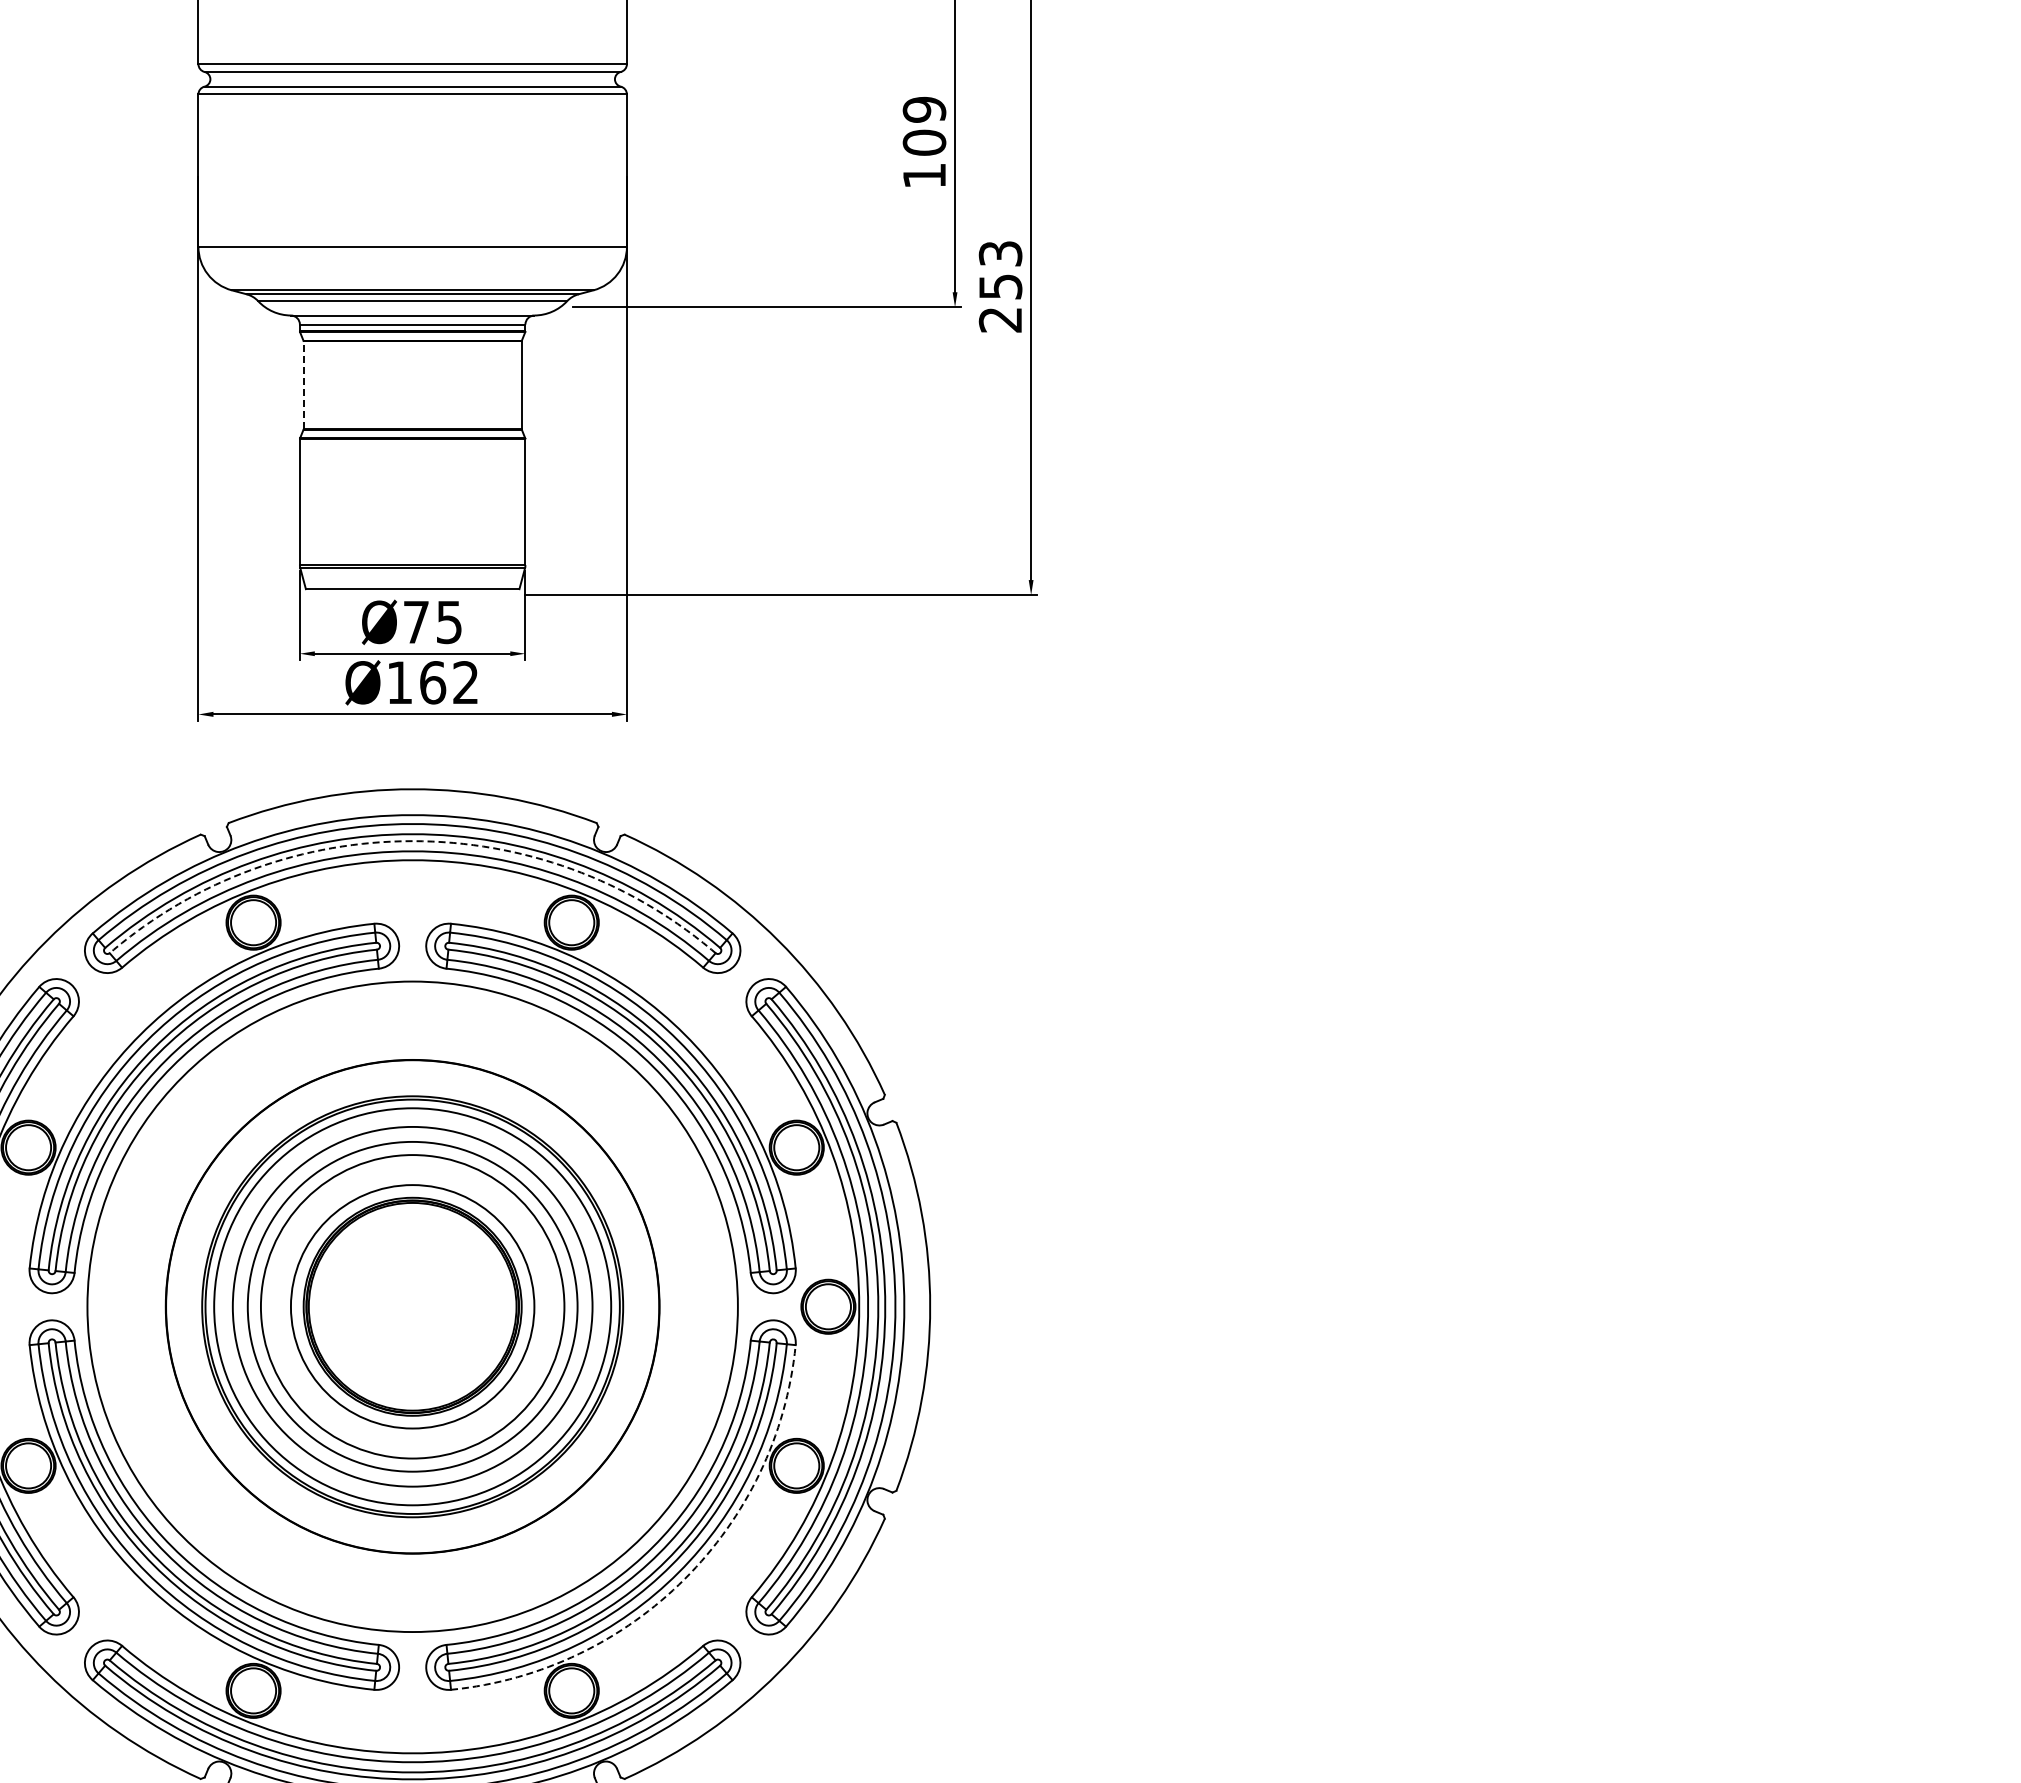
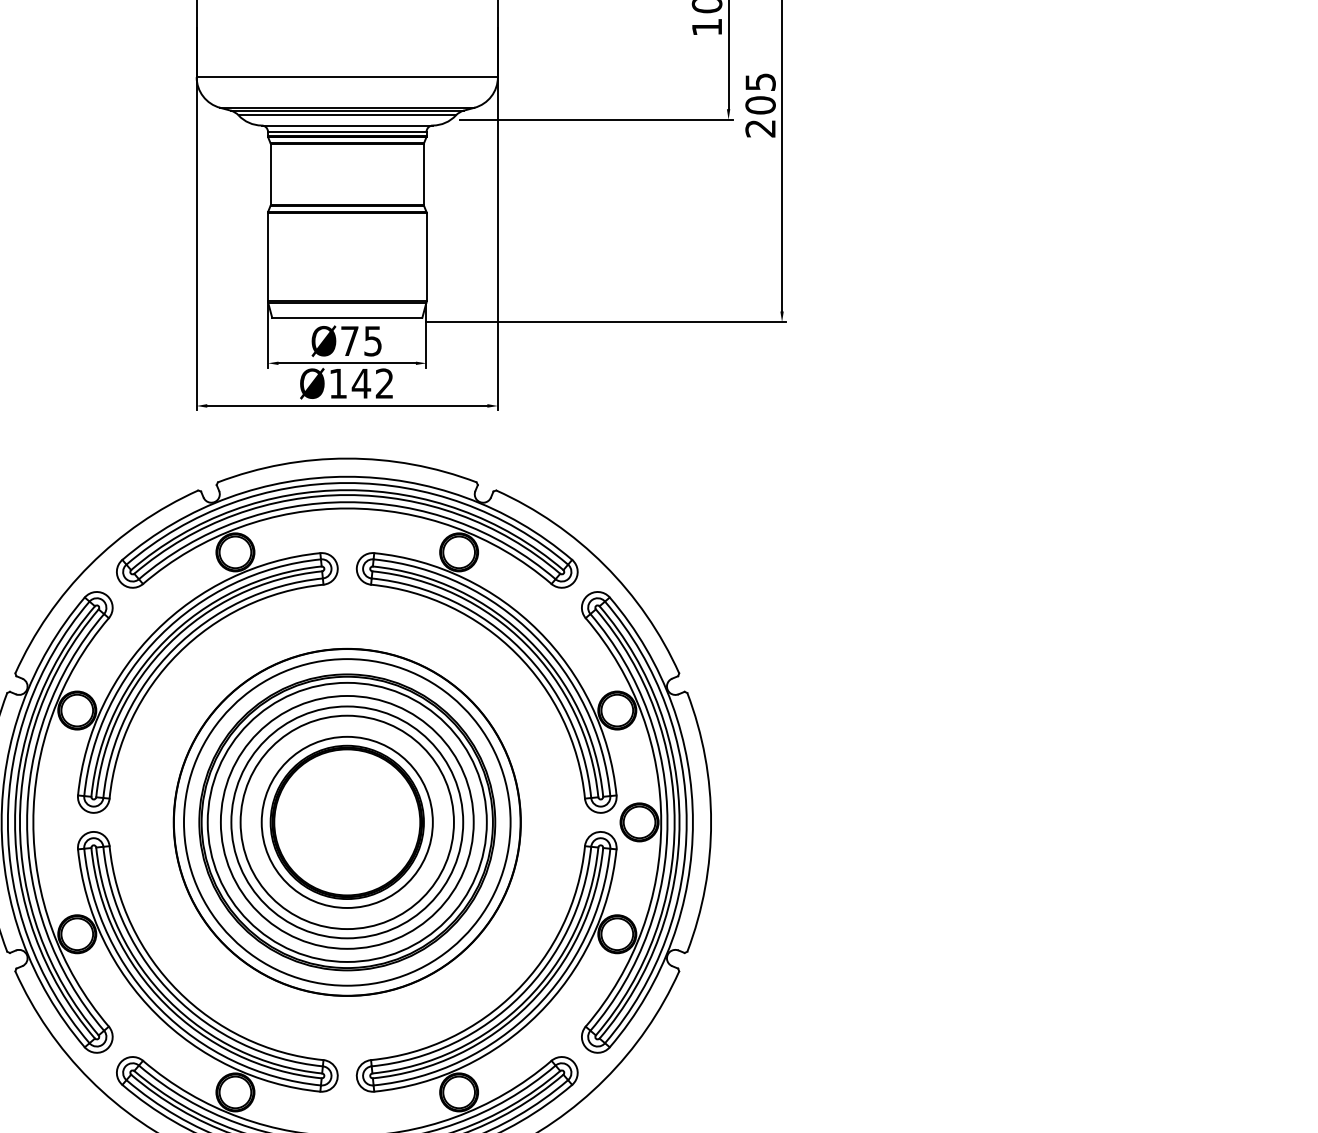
text: (1000, 270) -> (760, 93), 253 -> 205
line: (303, 385) -> (270, 174), dashed -> solid
text: (432, 682) -> (361, 383), Ø162 -> Ø142
arc: (412, 841) -> (347, 495), dashed -> solid
circle: (412, 1306) -> (347, 822), size x0.71
arc: (684, 1578) -> (538, 1013), dashed -> solid

